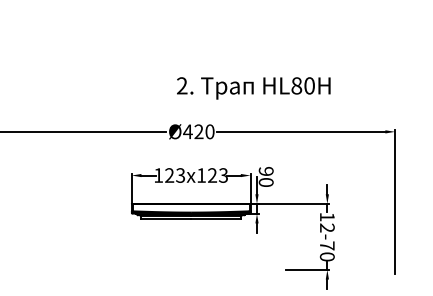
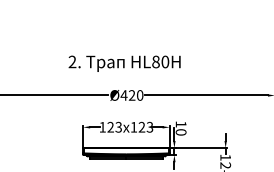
text: (253, 88) -> (124, 63), moved
text: (265, 171) -> (180, 124), 90 -> 10

